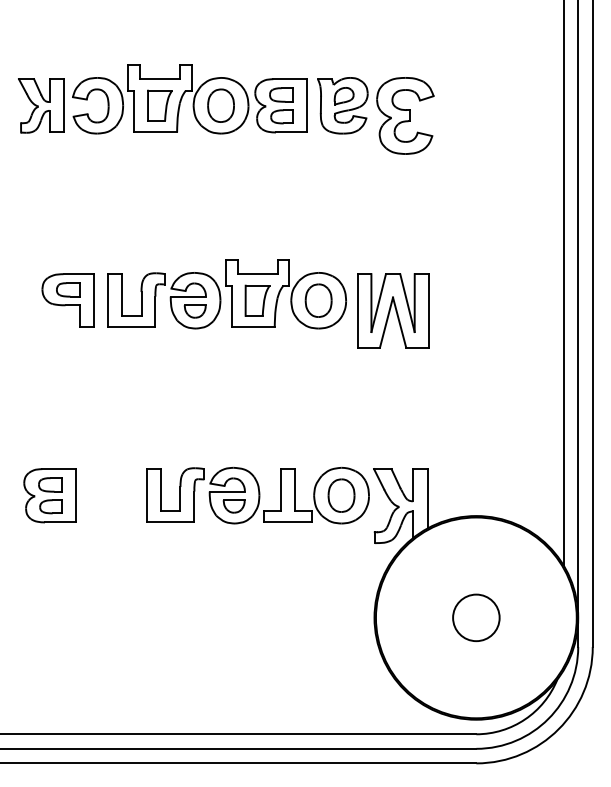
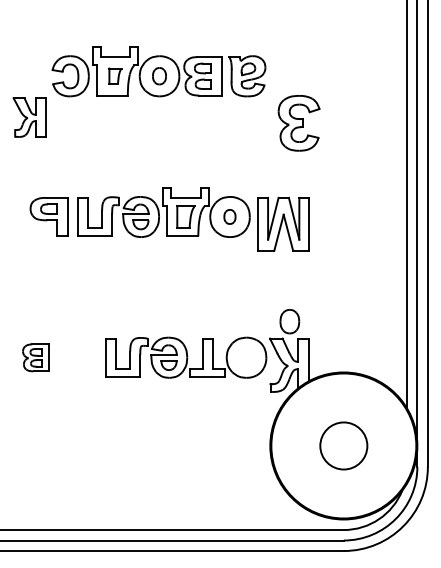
part: (41, 105) -> (29, 117), moved
part: (159, 105) -> (115, 76), size x0.7
part: (220, 105) -> (159, 76), size x0.7
part: (405, 115) -> (299, 123), moved
part: (318, 300) -> (229, 216), size x0.6
part: (49, 495) -> (35, 357), size x0.7
part: (341, 495) -> (289, 321), moved
circle: (476, 617) -> (343, 445), size x1.4

